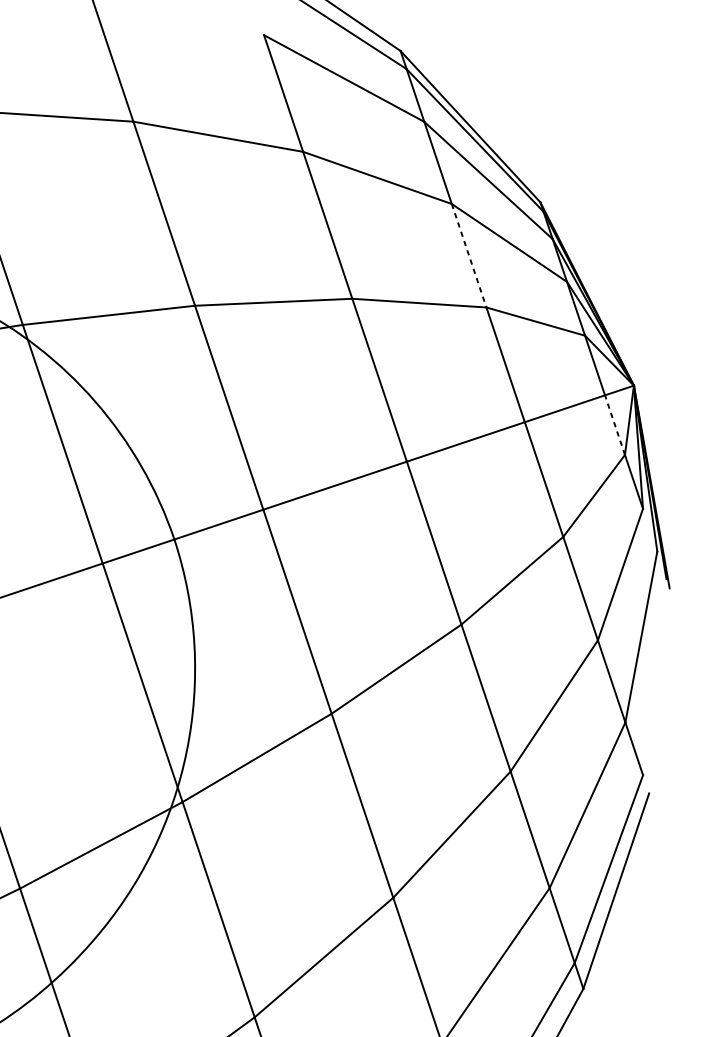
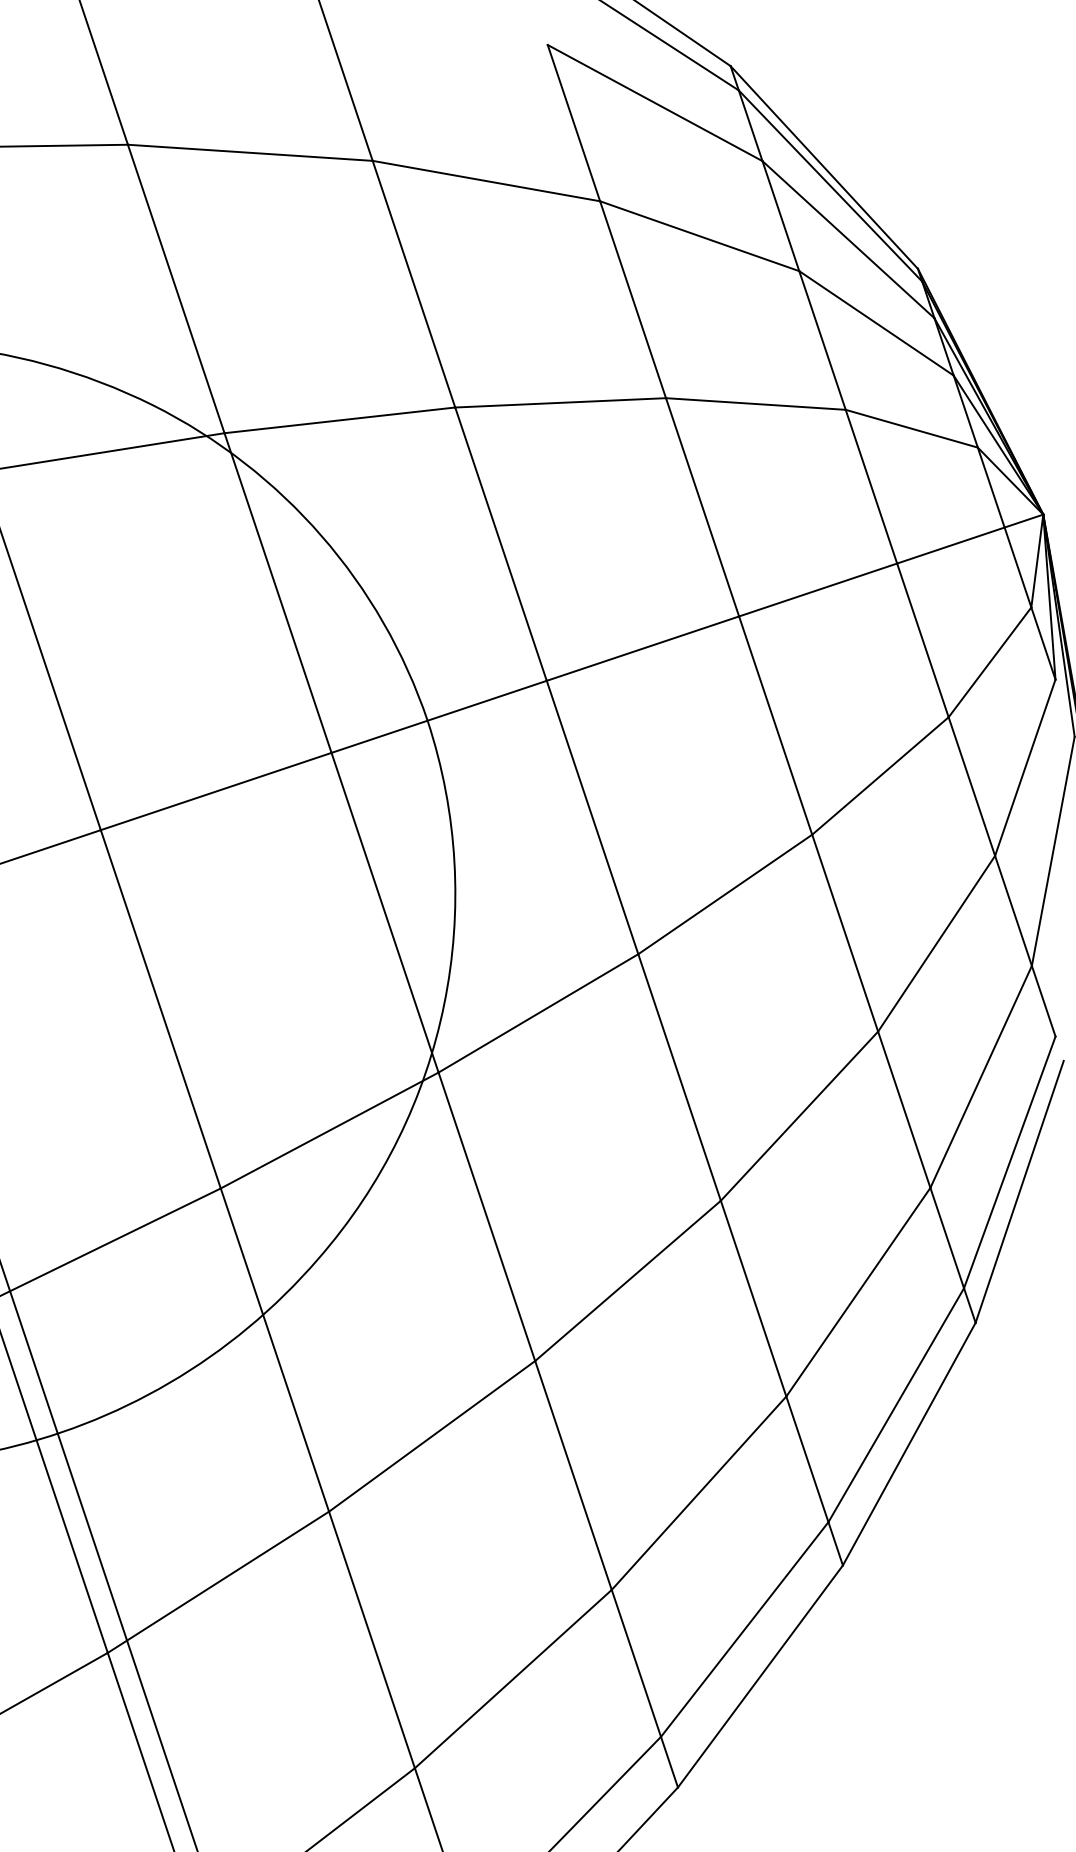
line: (469, 255) -> (822, 340), dashed -> solid
line: (614, 425) -> (1017, 567), dashed -> solid

